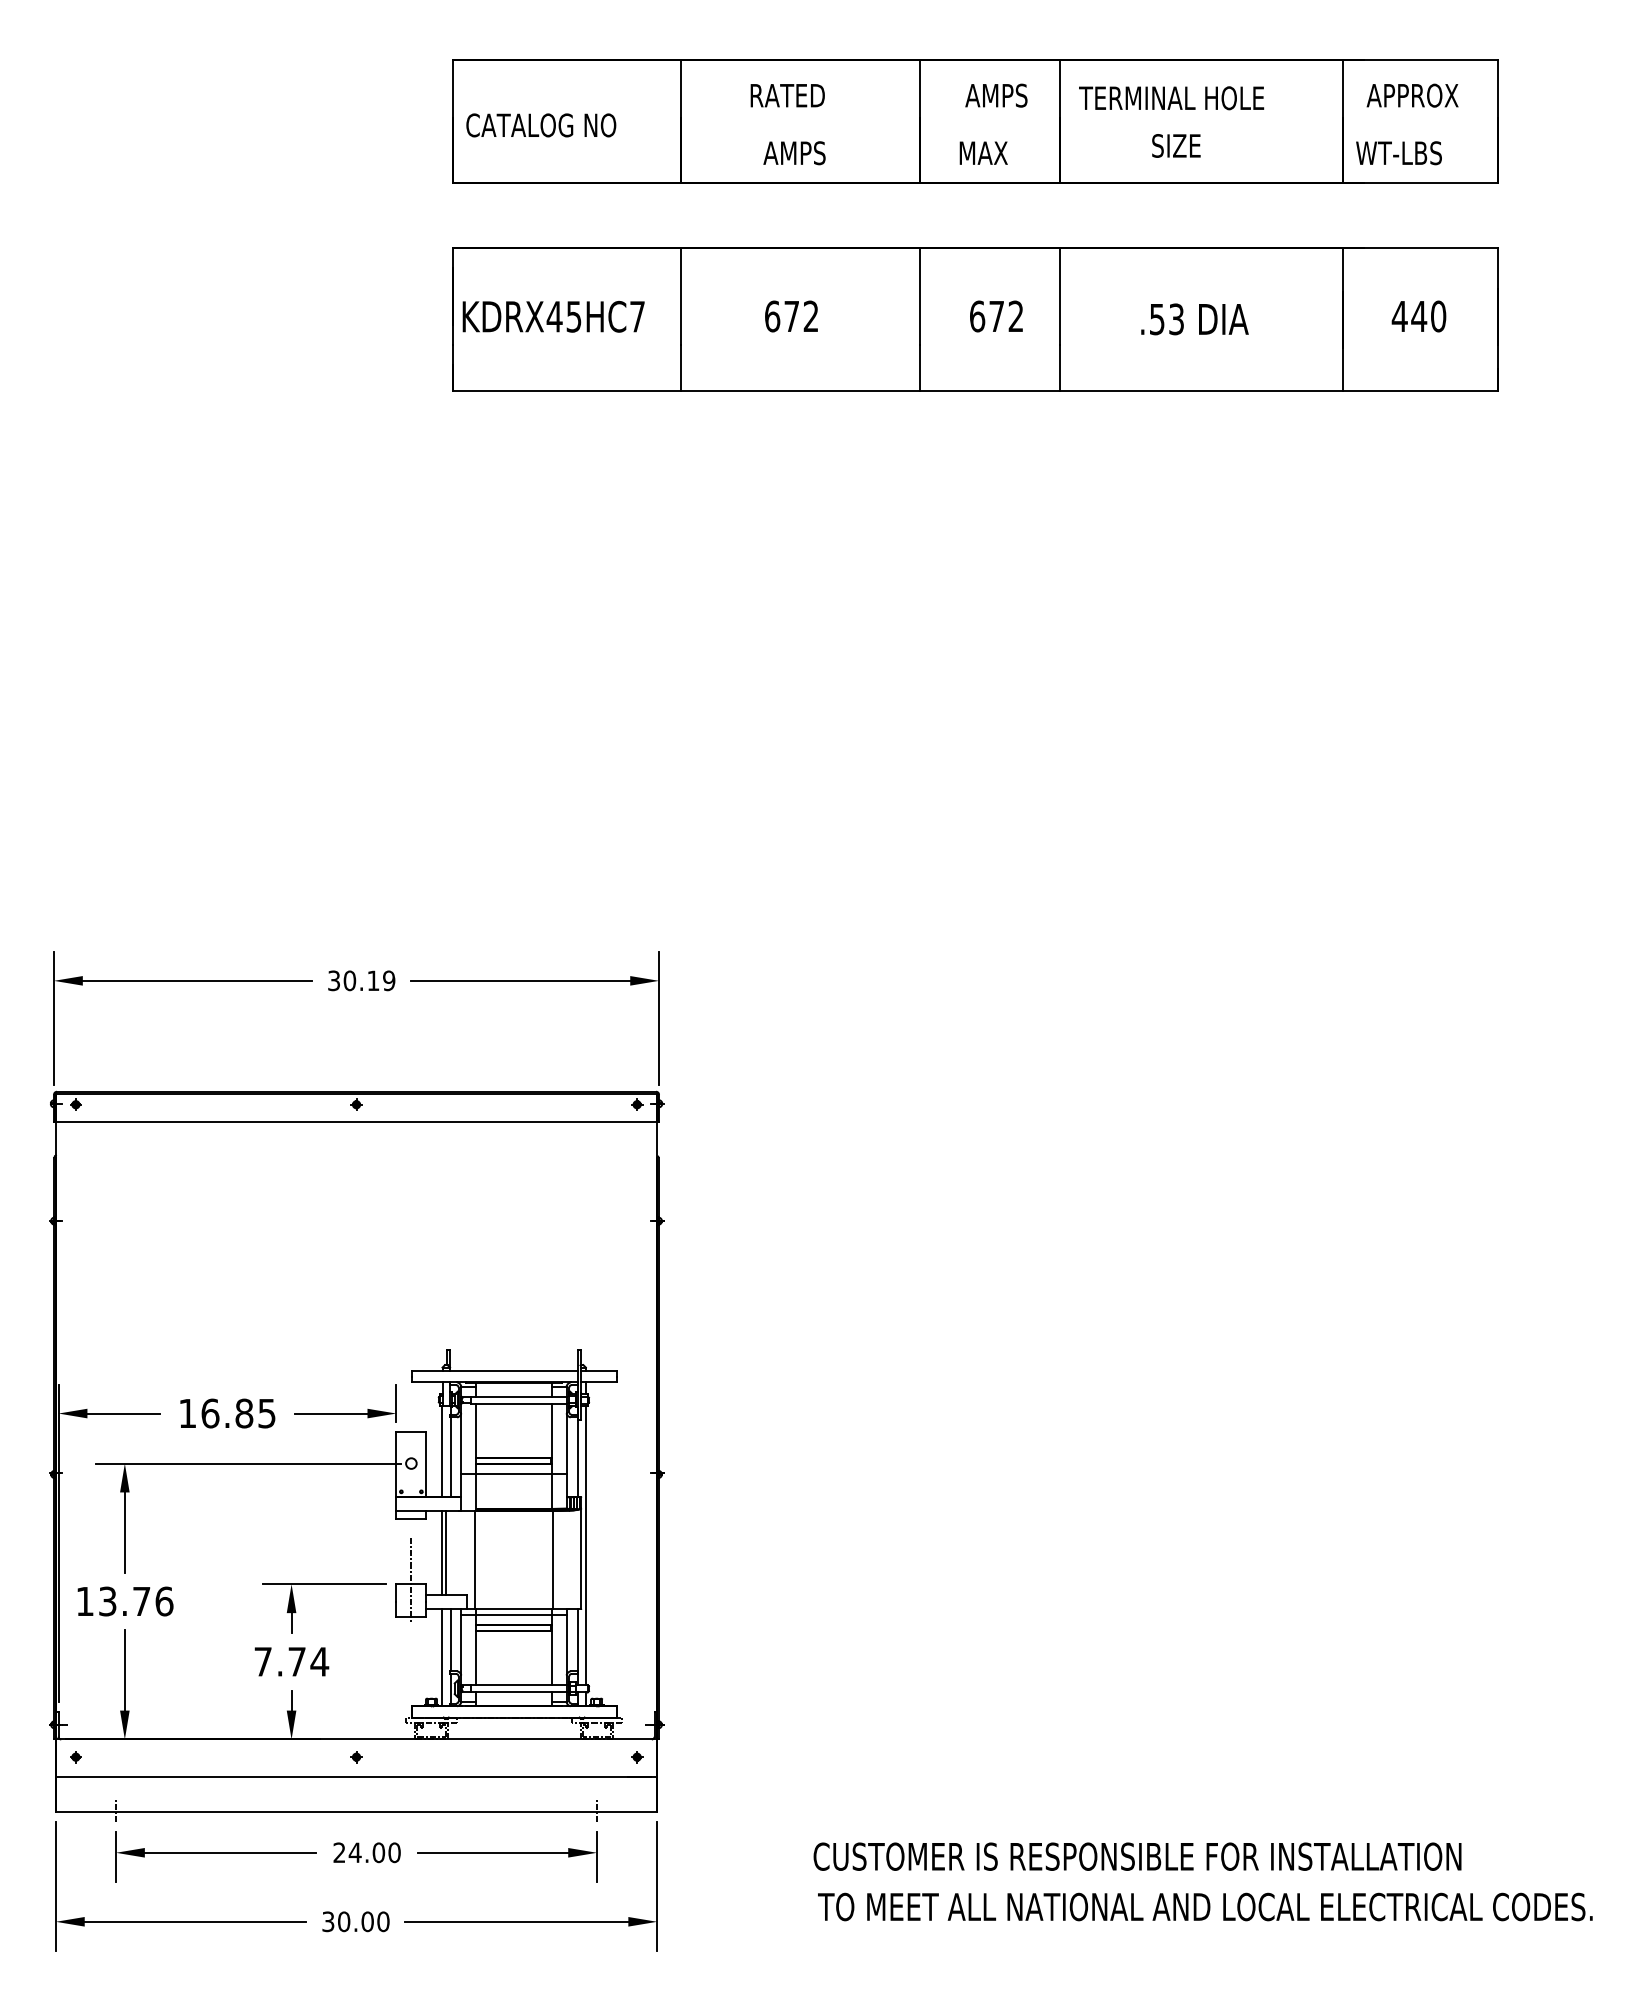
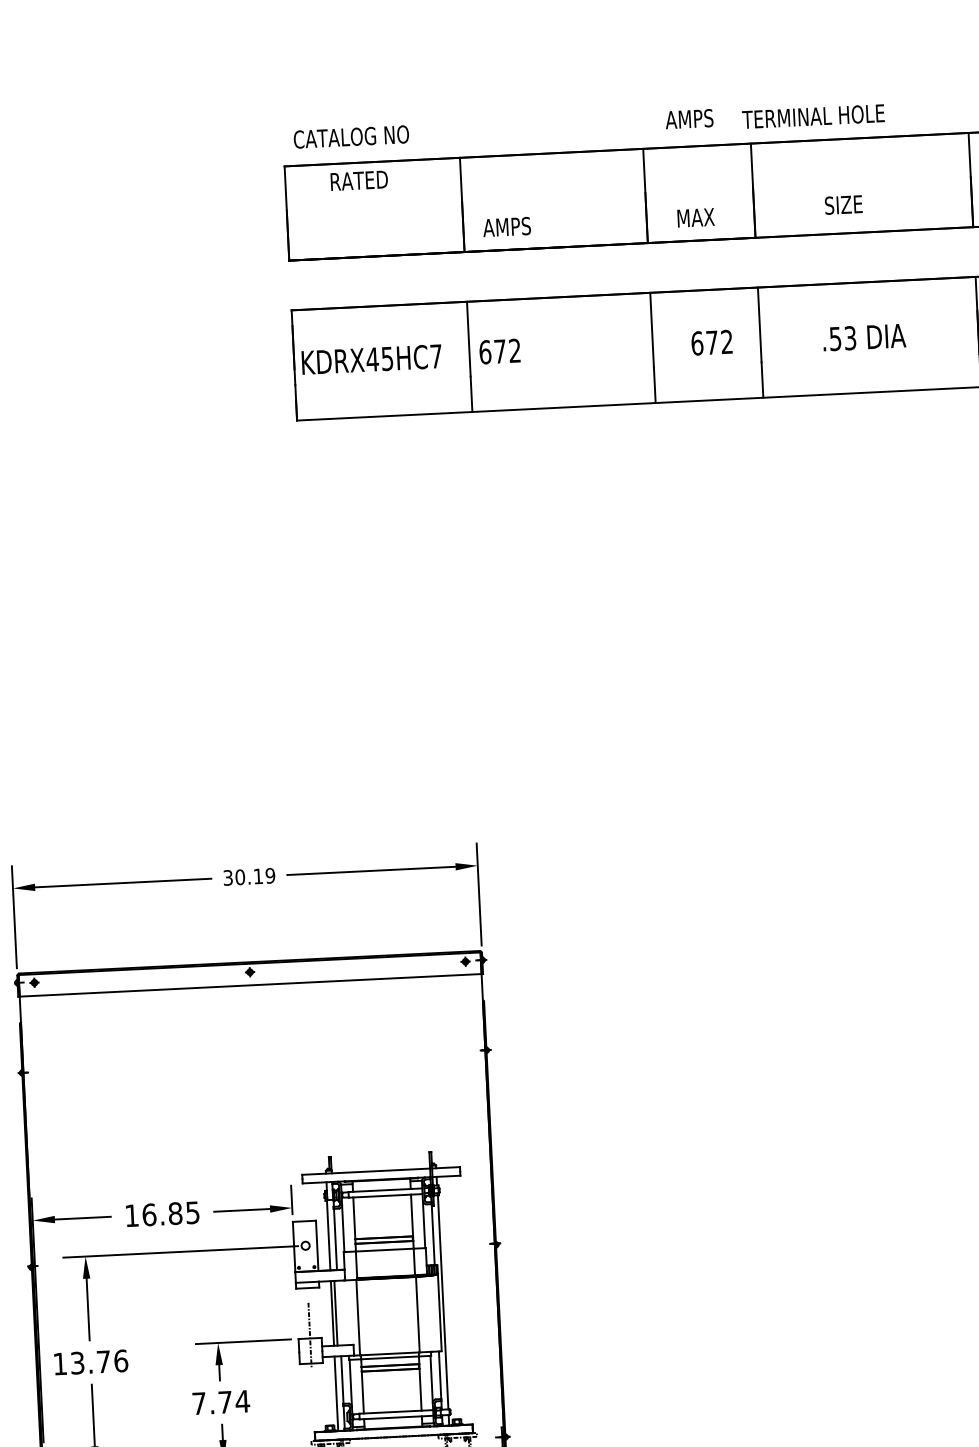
text: (787, 95) -> (359, 180), moved
text: (996, 95) -> (689, 119), moved
text: (1171, 98) -> (813, 116), moved
text: (541, 125) -> (351, 137), moved
text: (794, 153) -> (506, 227), moved
text: (791, 316) -> (499, 351), moved

